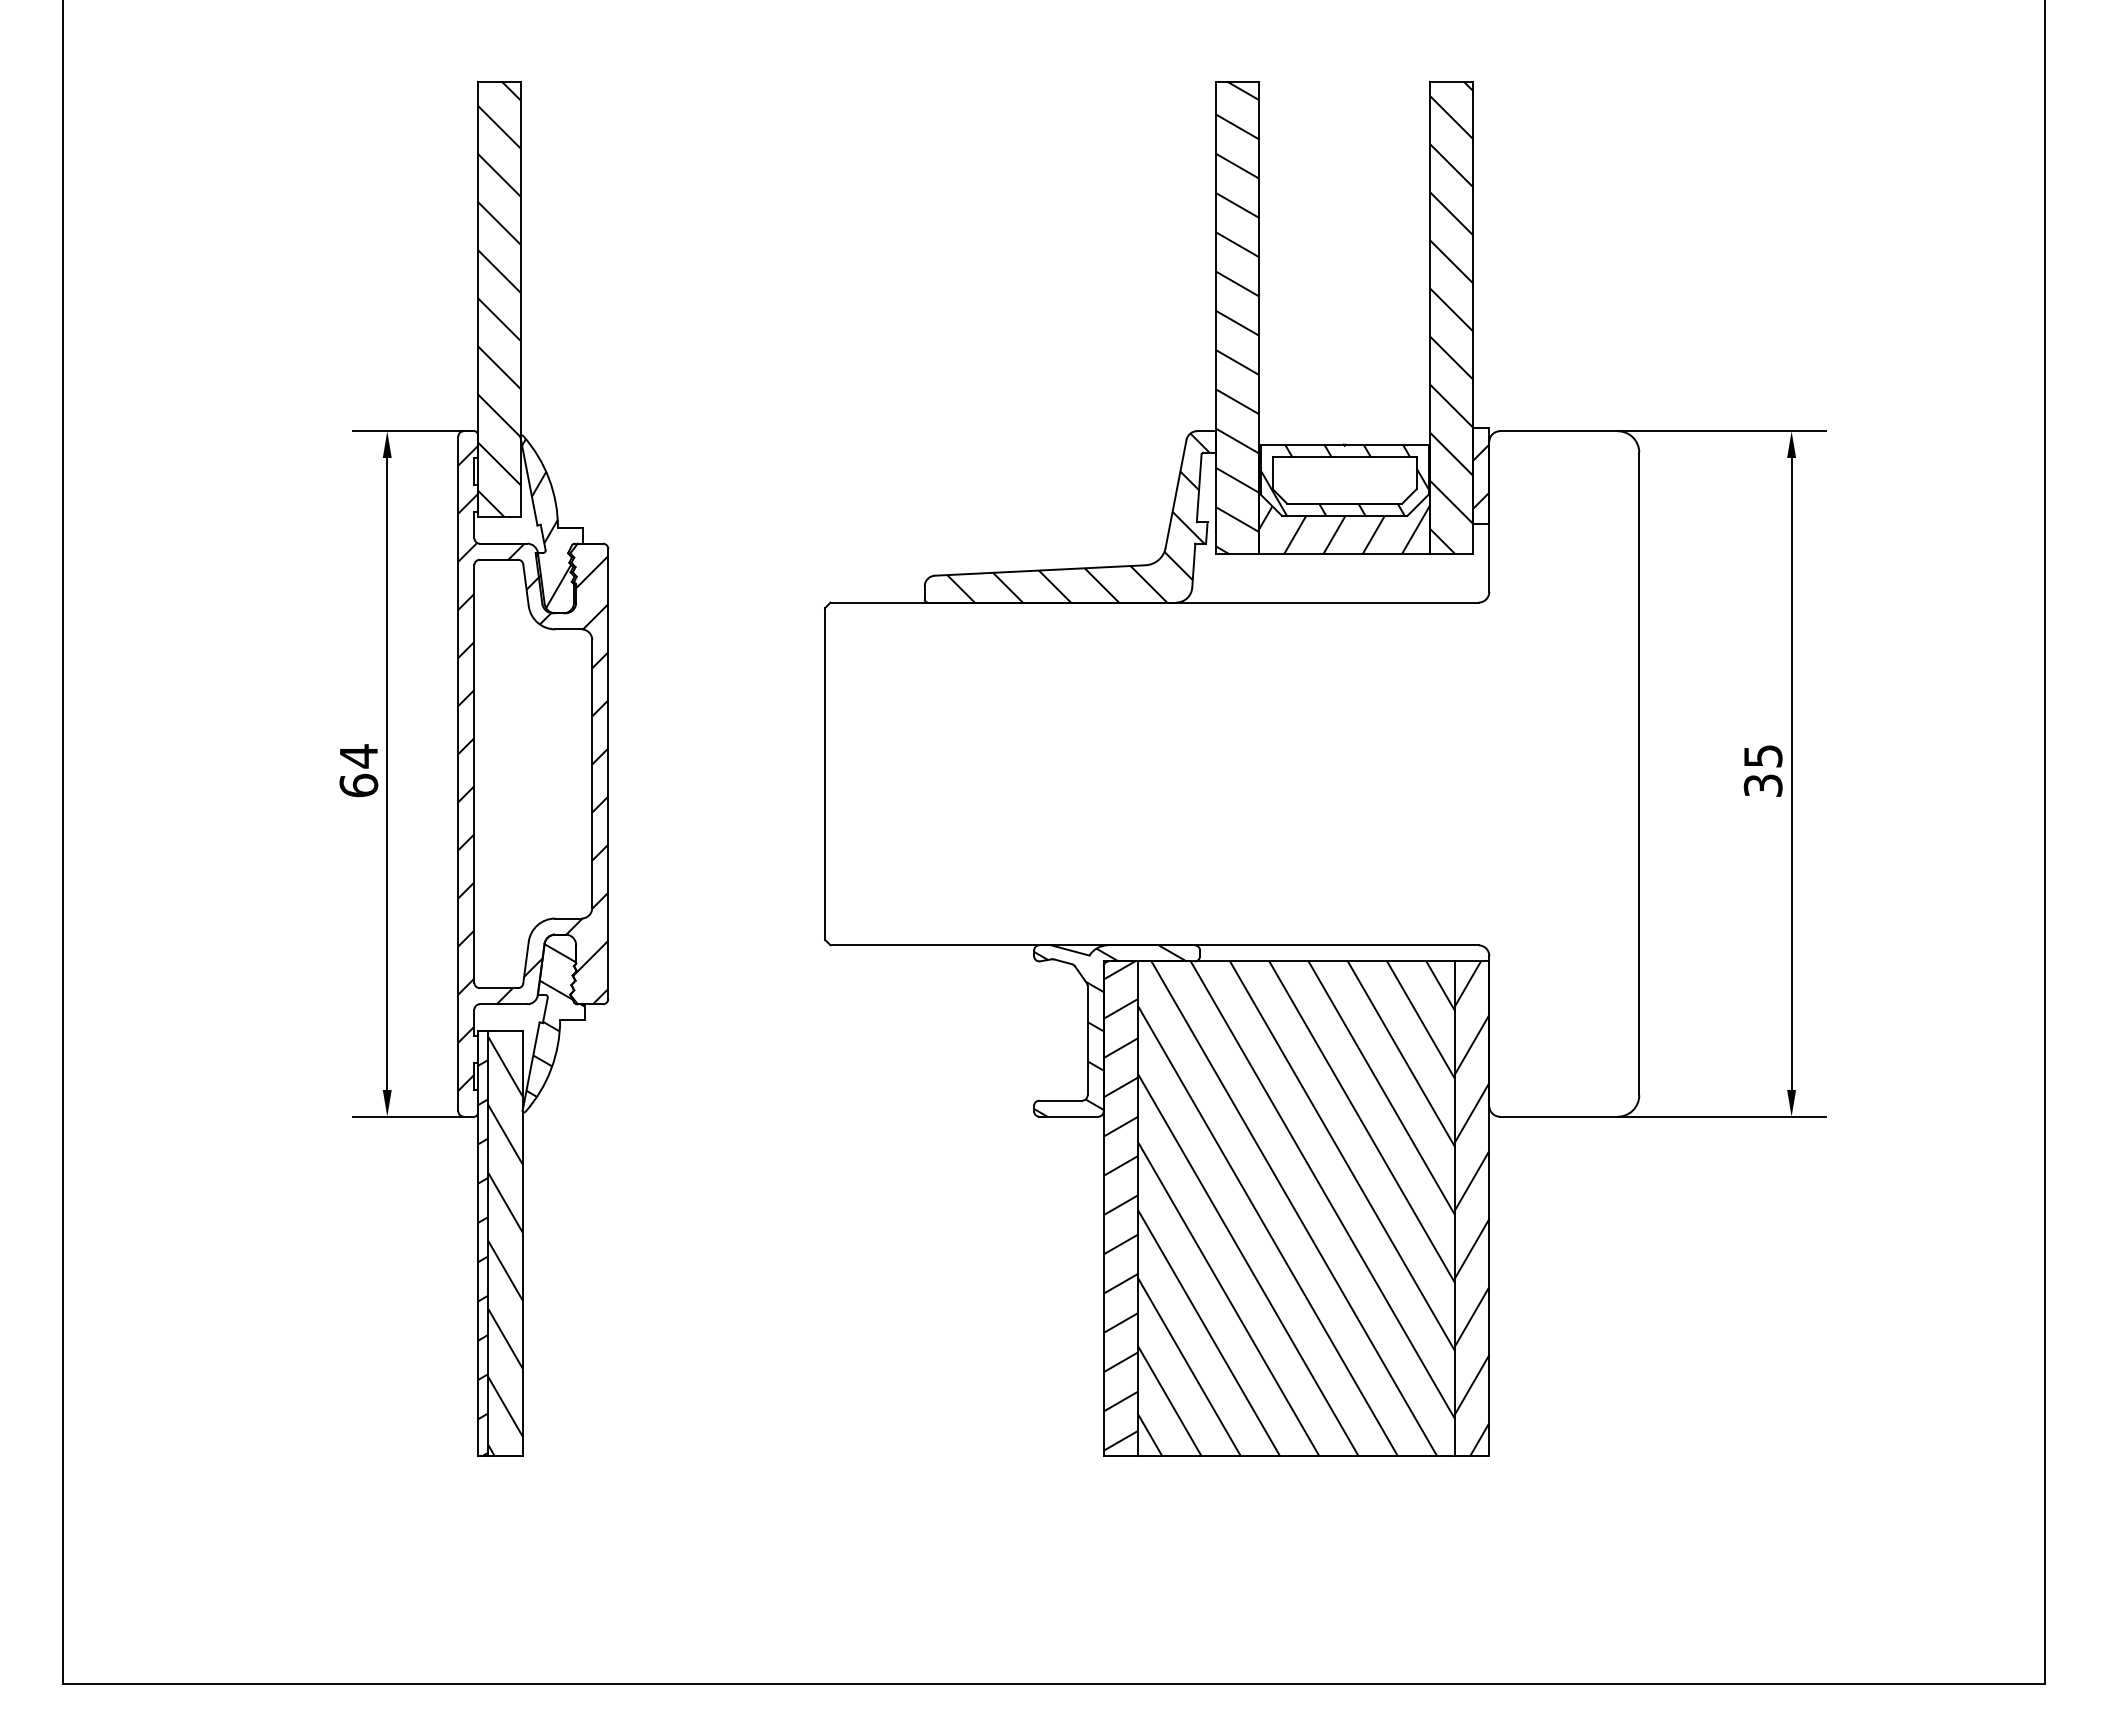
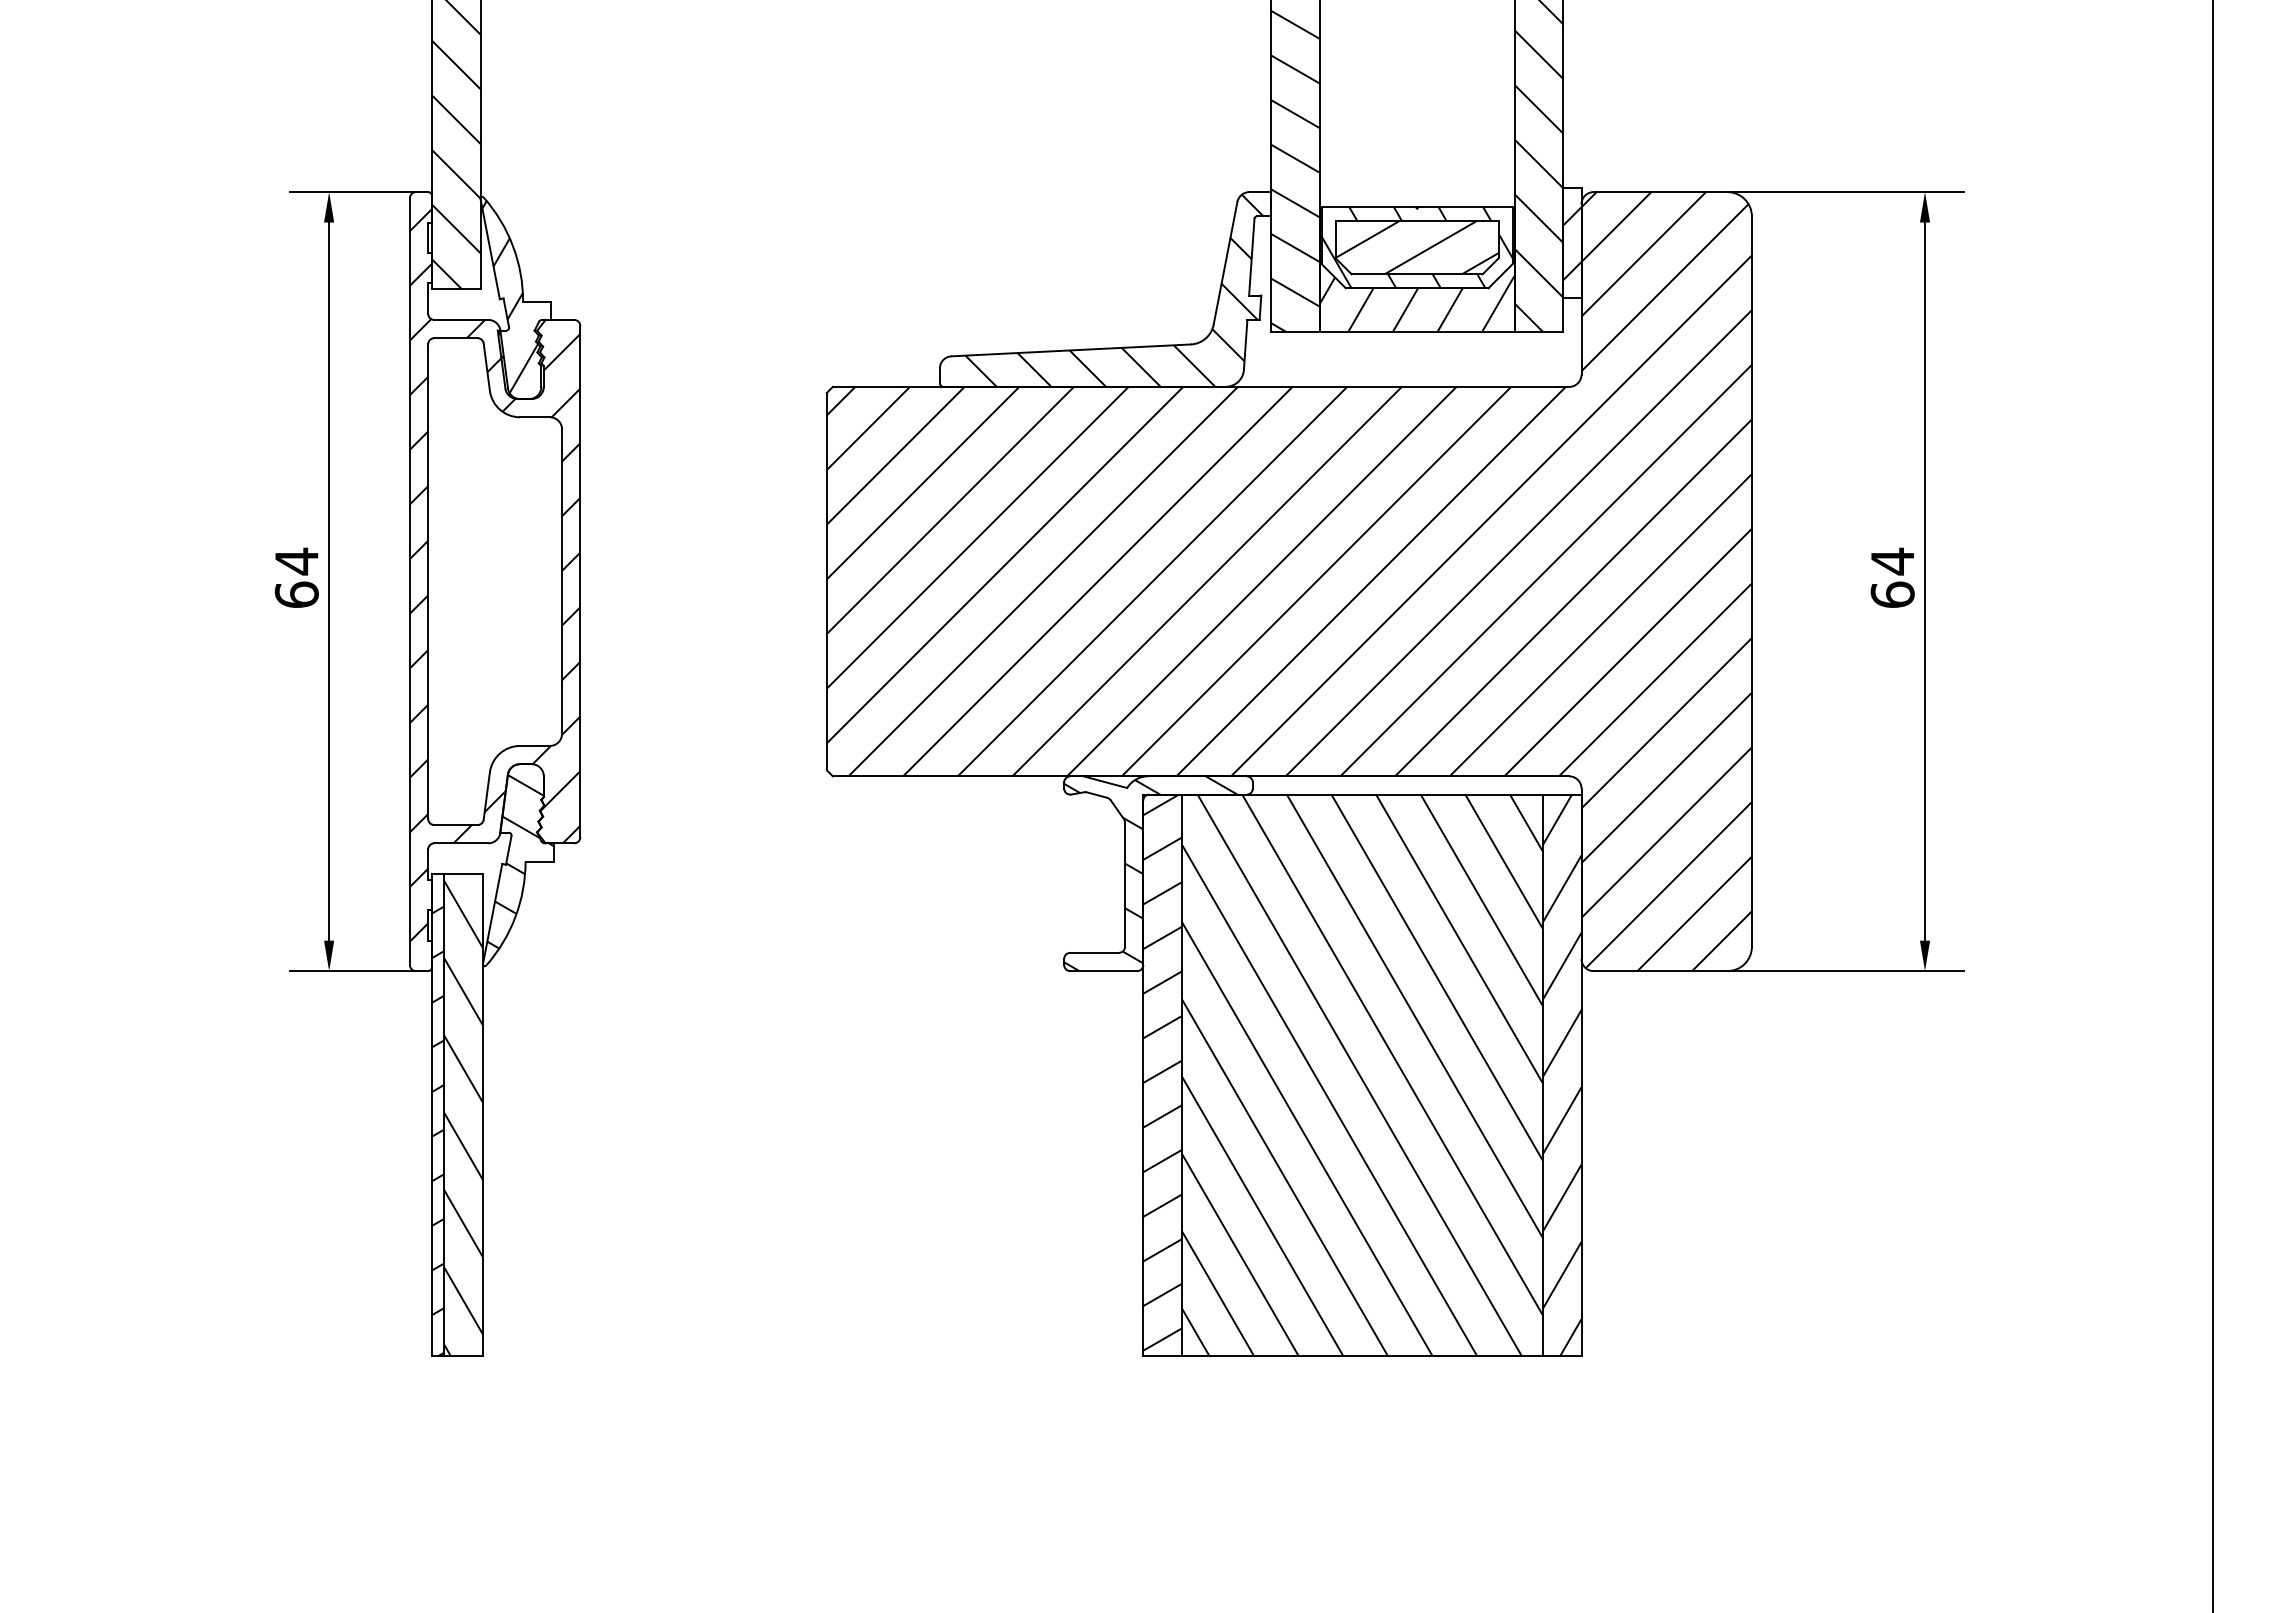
hatch: (1344, 479) -> (1416, 246), added
text: (1762, 770) -> (1891, 577), 35 -> 64
hatch: (1232, 773) -> (1289, 581), added

